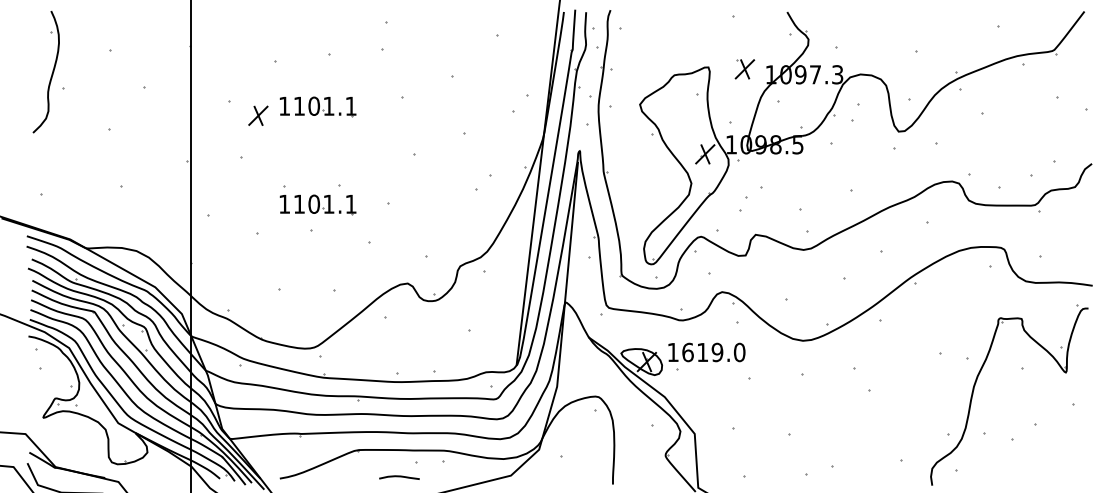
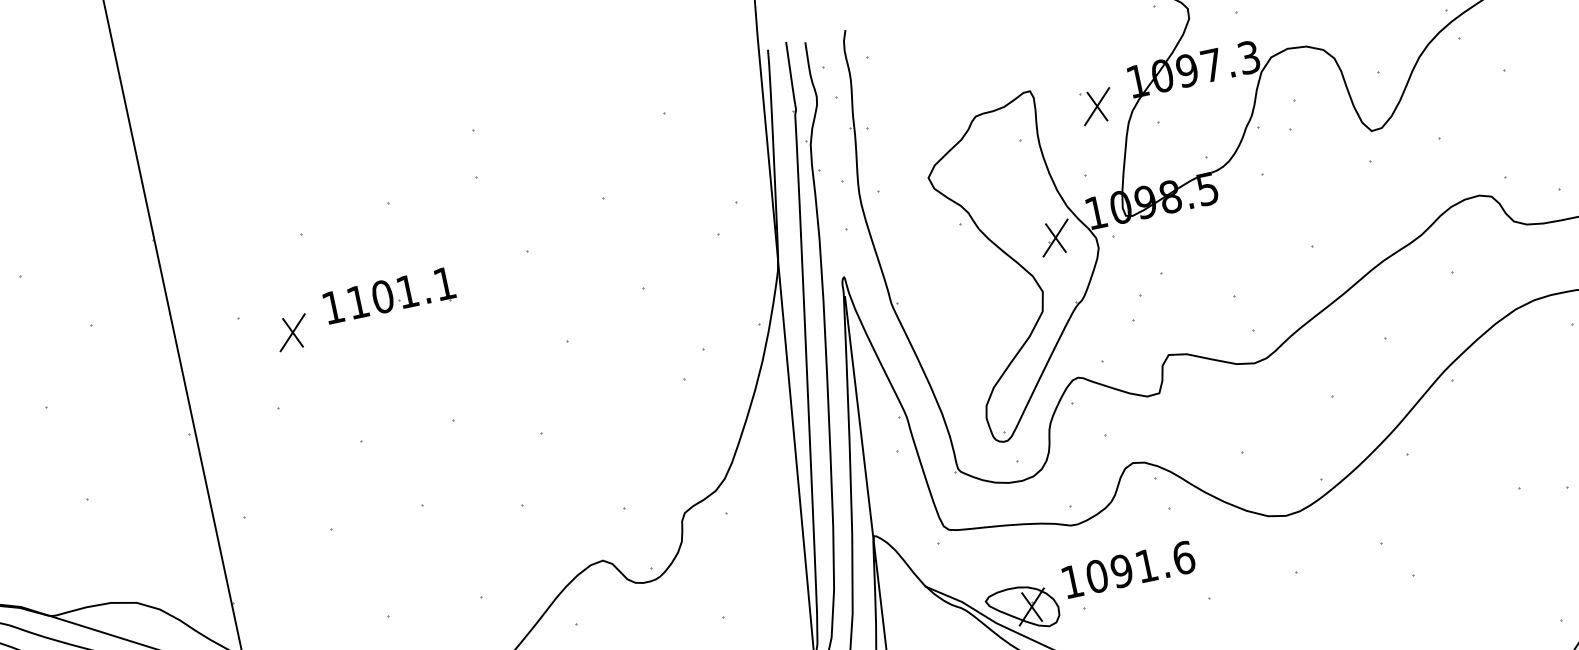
part: (744, 69) -> (1096, 107), moved
part: (317, 204) -> (423, 460), removed
text: (713, 352) -> (1139, 567), 1619.0 -> 1091.6

